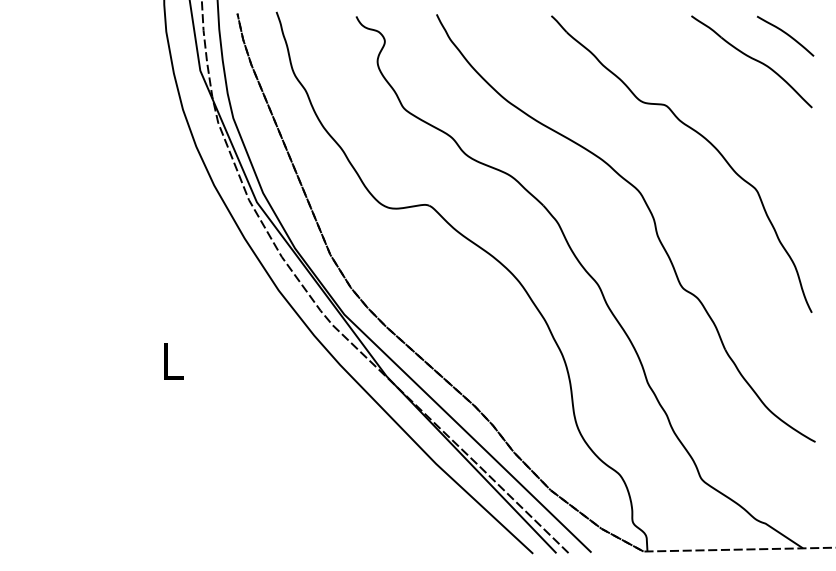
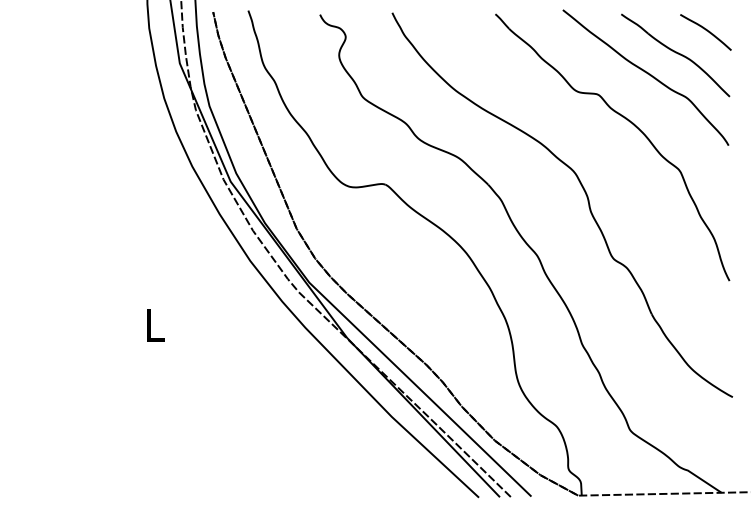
curve: (721, 83) -> (648, 74), added

